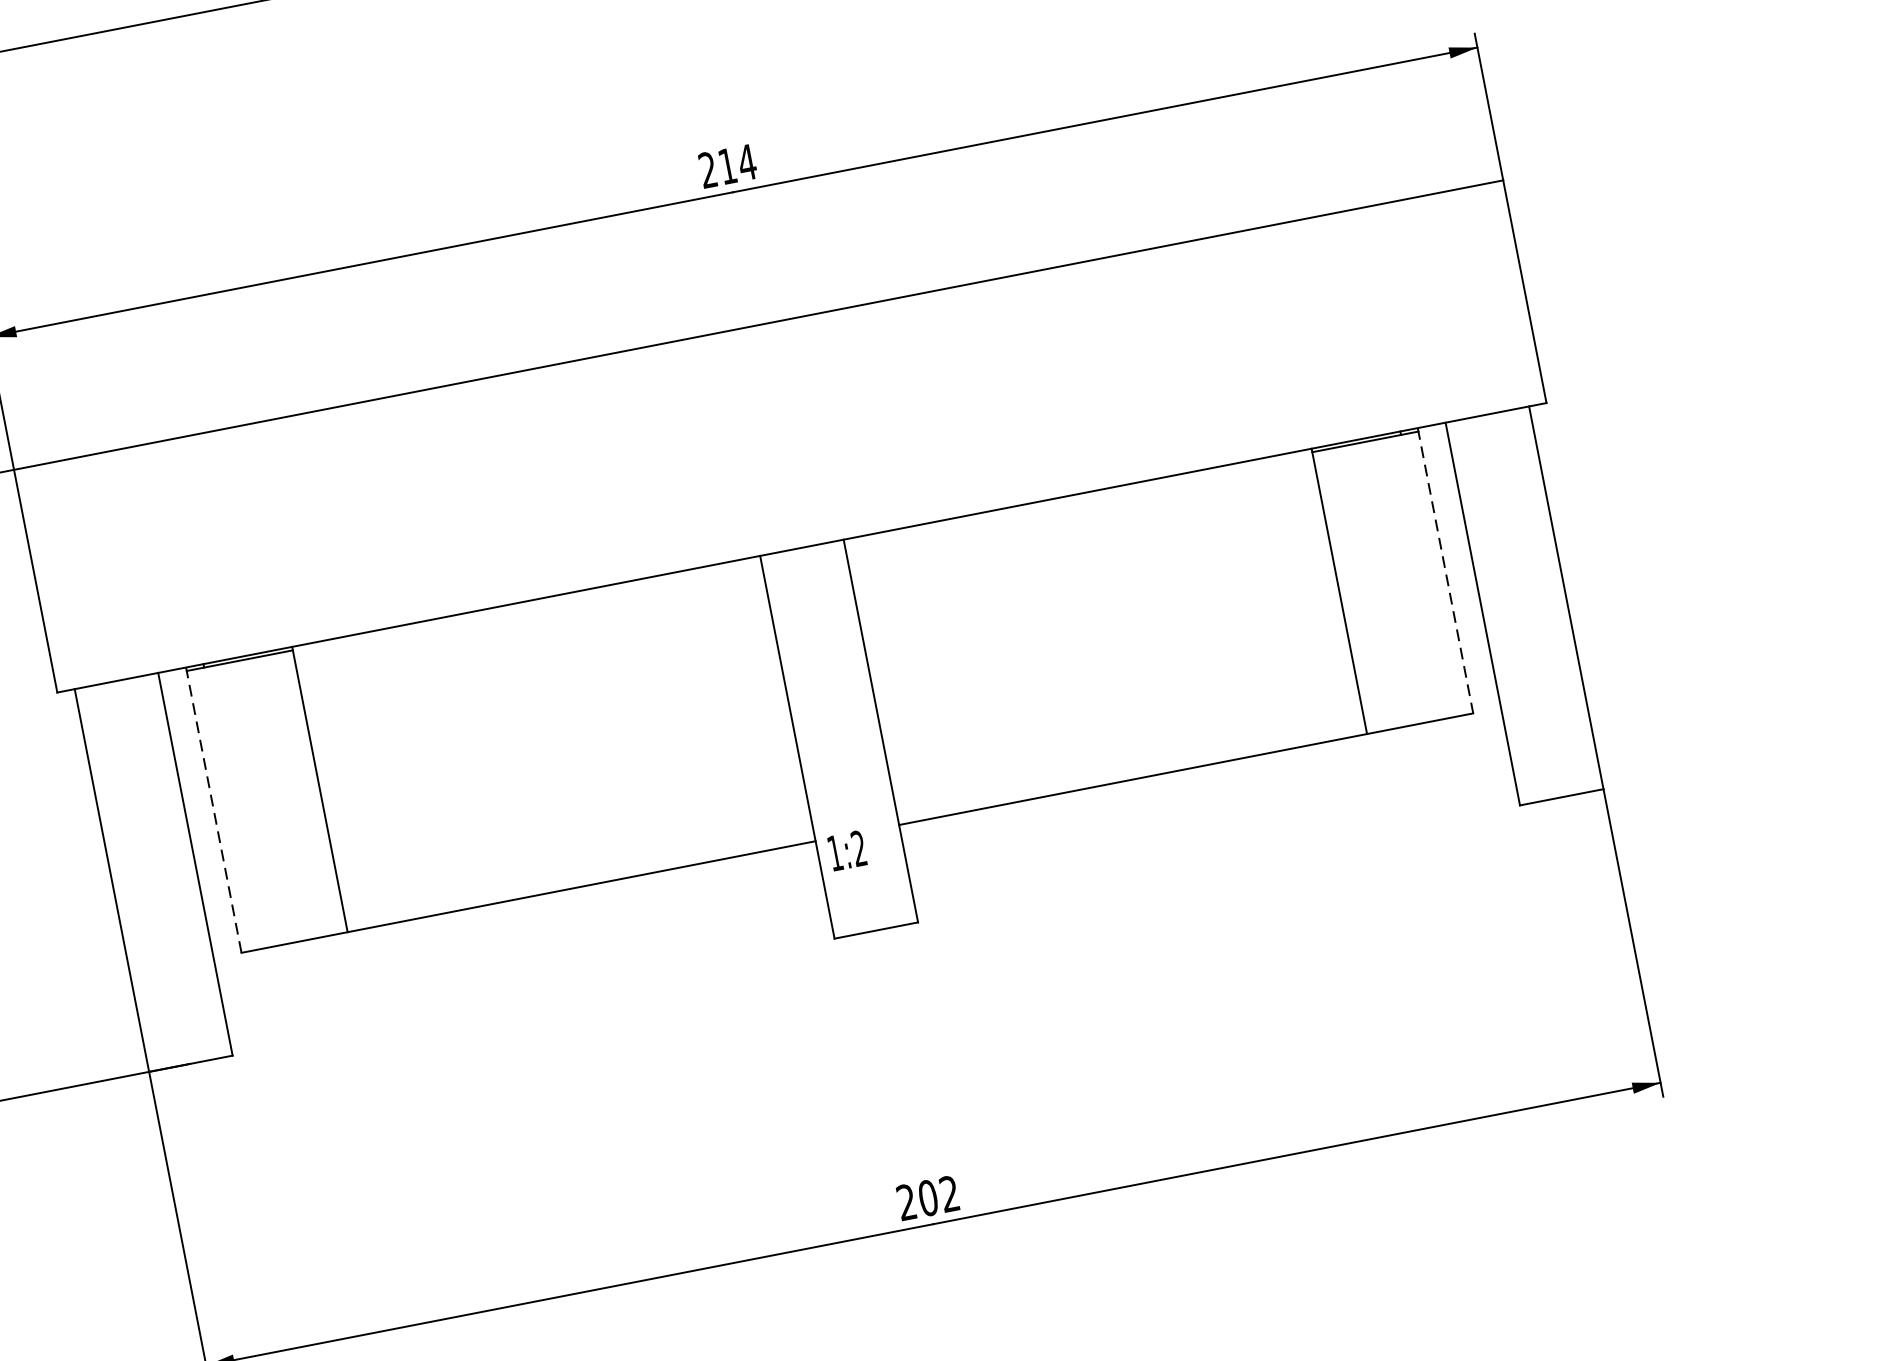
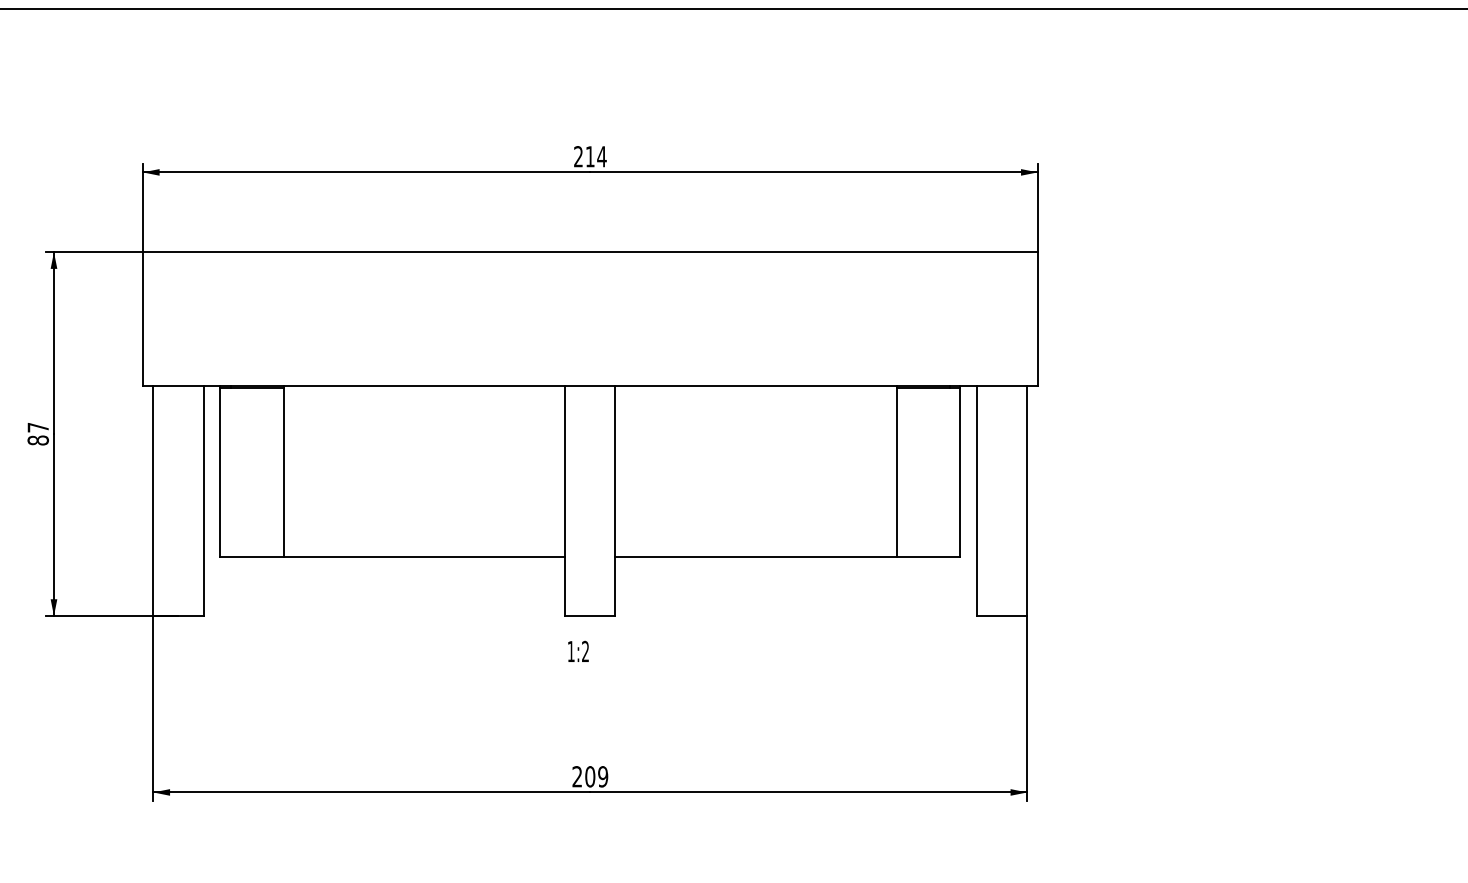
line: (1445, 570) -> (960, 471), dashed -> solid
line: (214, 809) -> (220, 471), dashed -> solid
text: (846, 849) -> (578, 650), moved
text: (950, 1193) -> (603, 776), 202 -> 209

